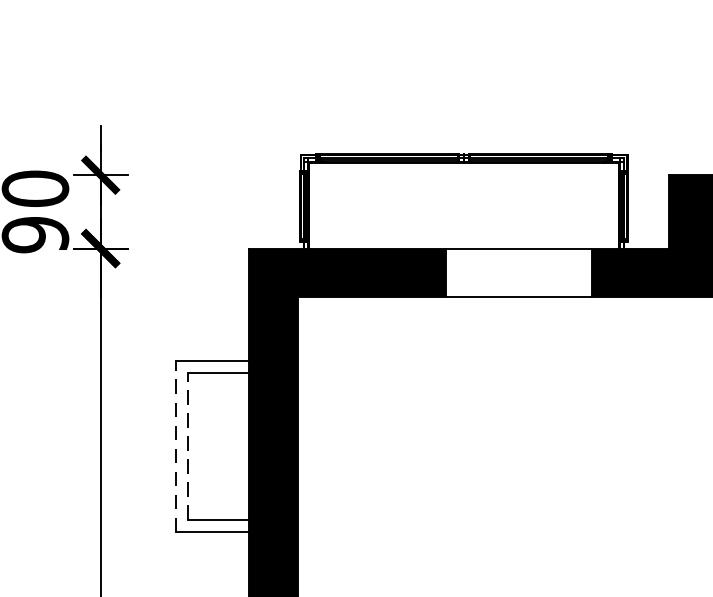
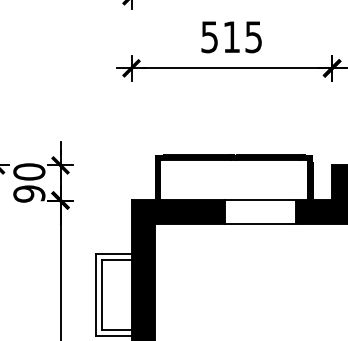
line: (188, 445) -> (102, 294), dashed -> solid
line: (175, 447) -> (96, 295), dashed -> solid

